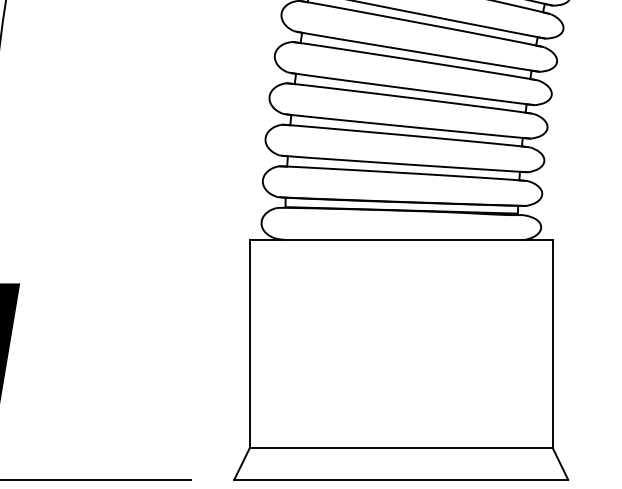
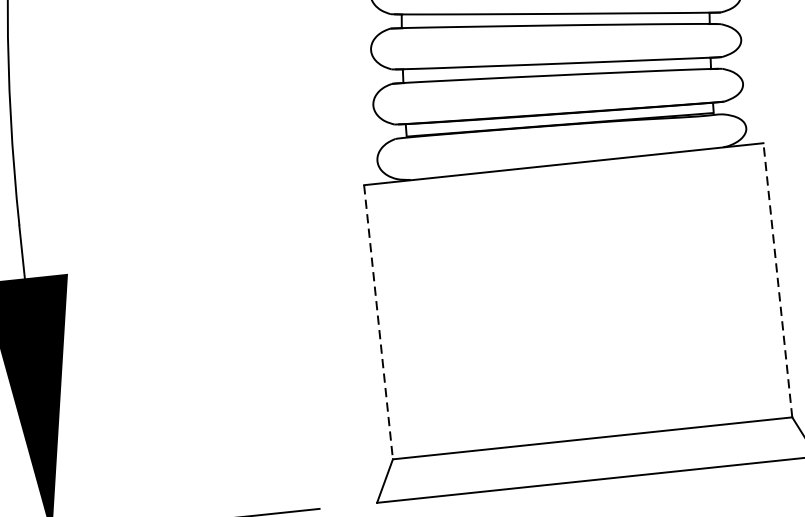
line: (552, 343) -> (777, 279), solid -> dashed
line: (249, 344) -> (378, 322), solid -> dashed

